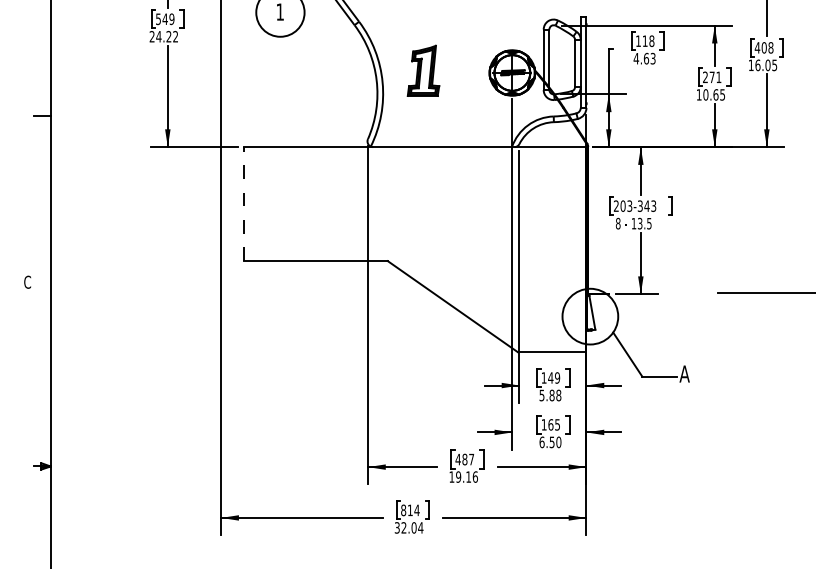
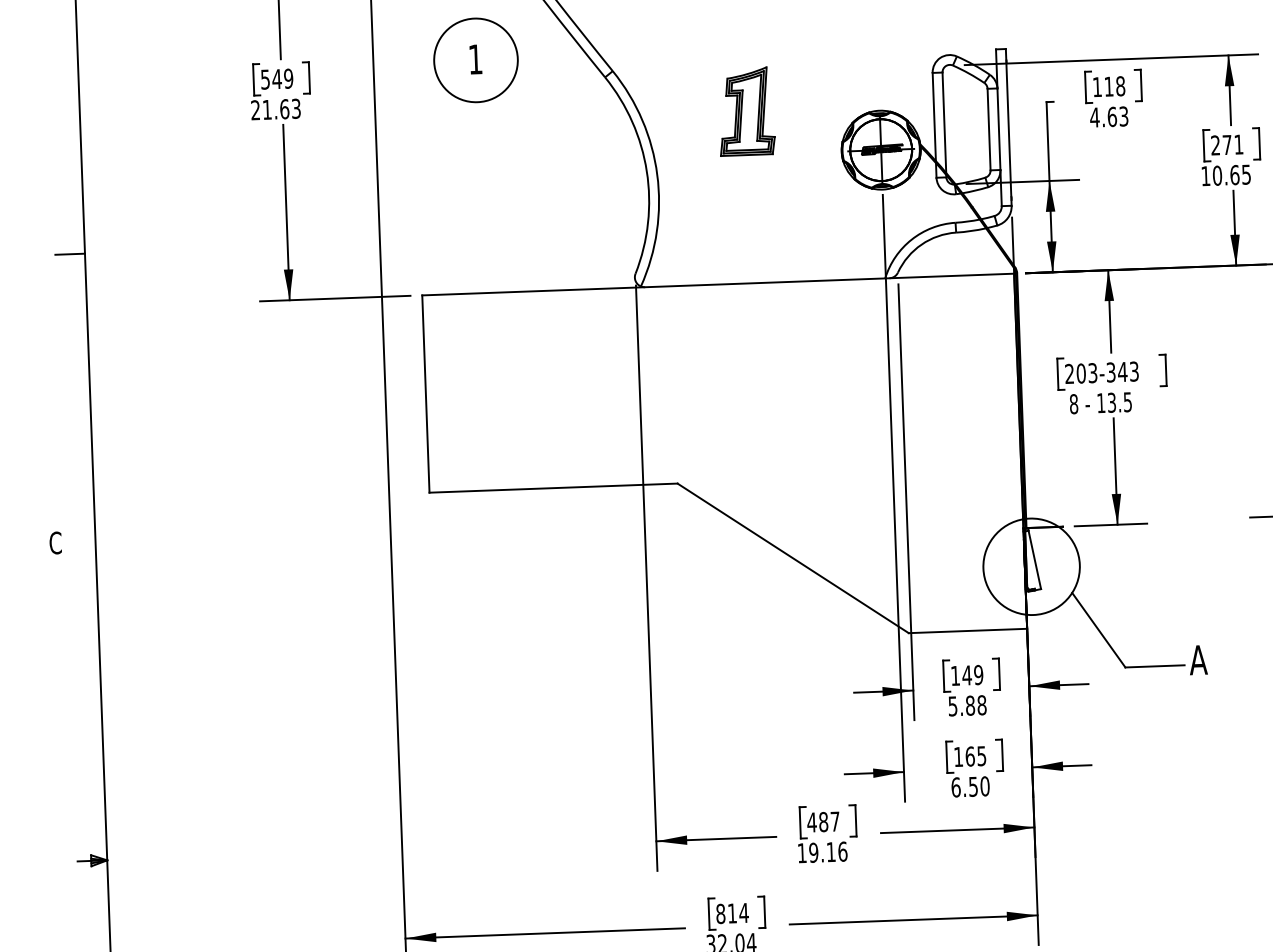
text: (167, 36) -> (282, 108), 24.22 -> 21.63
part: (423, 70) -> (746, 110), moved
line: (244, 203) -> (425, 392), dashed -> solid

